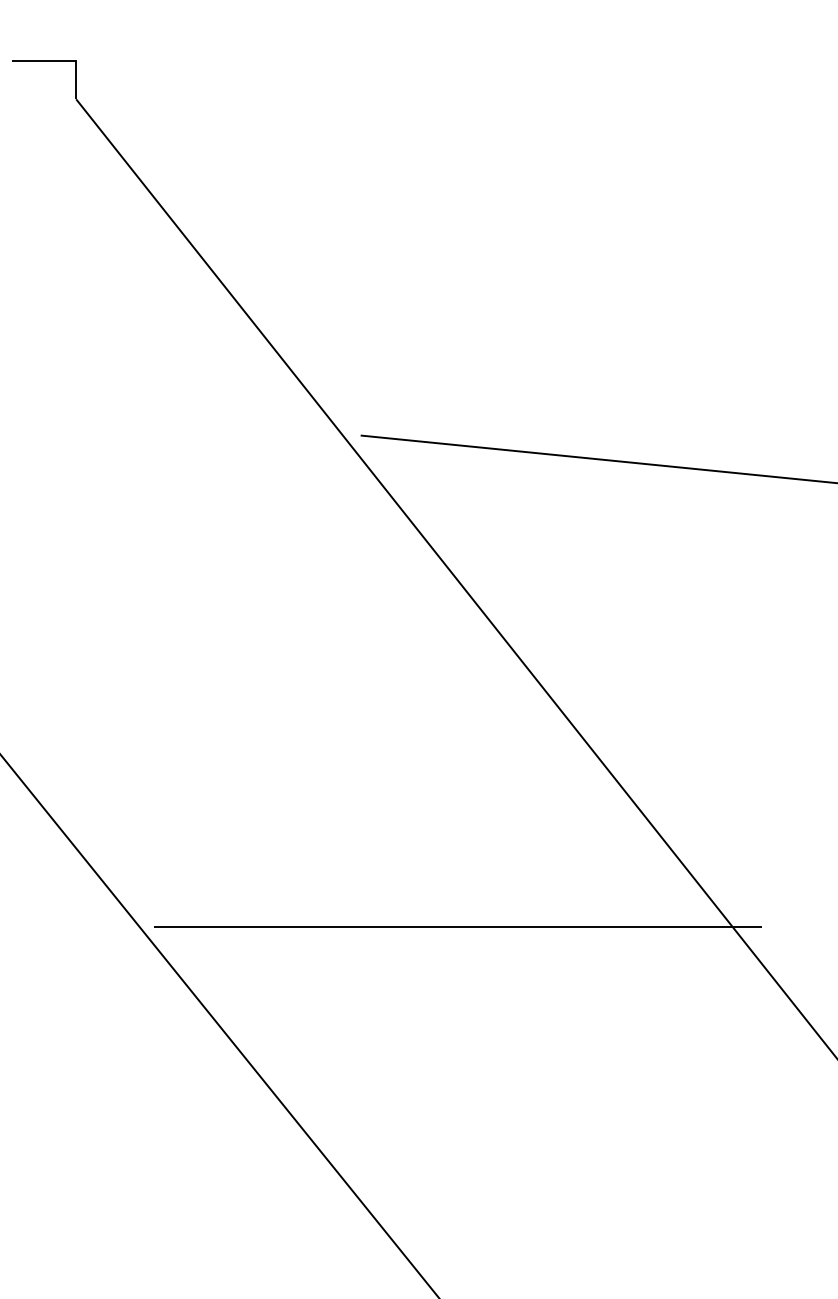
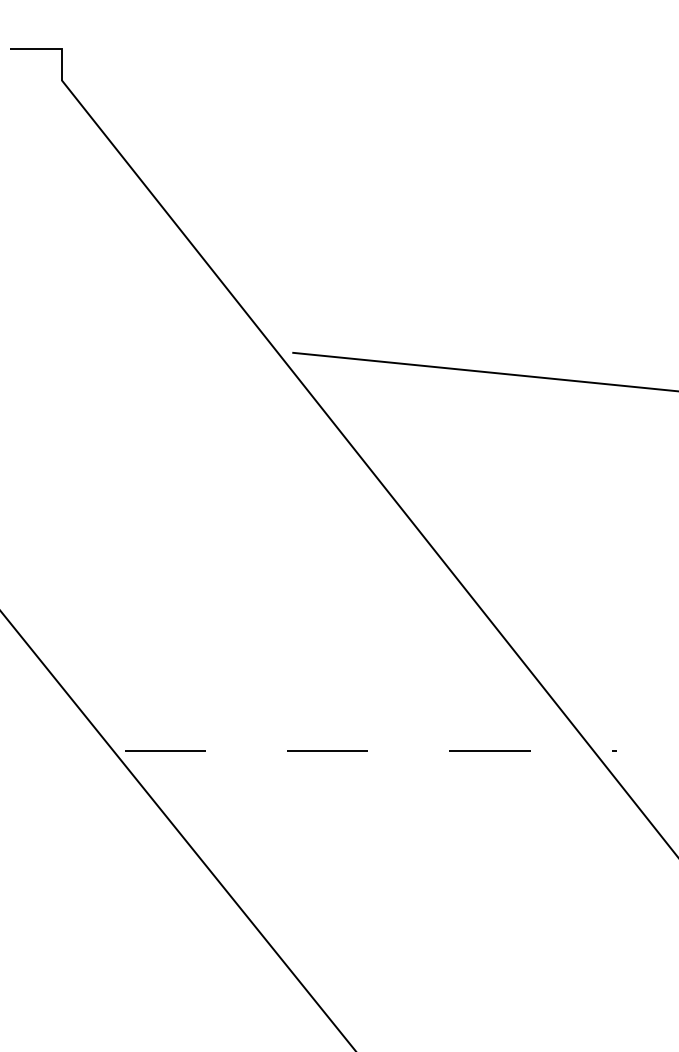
line: (457, 926) -> (370, 750), solid -> dashed

